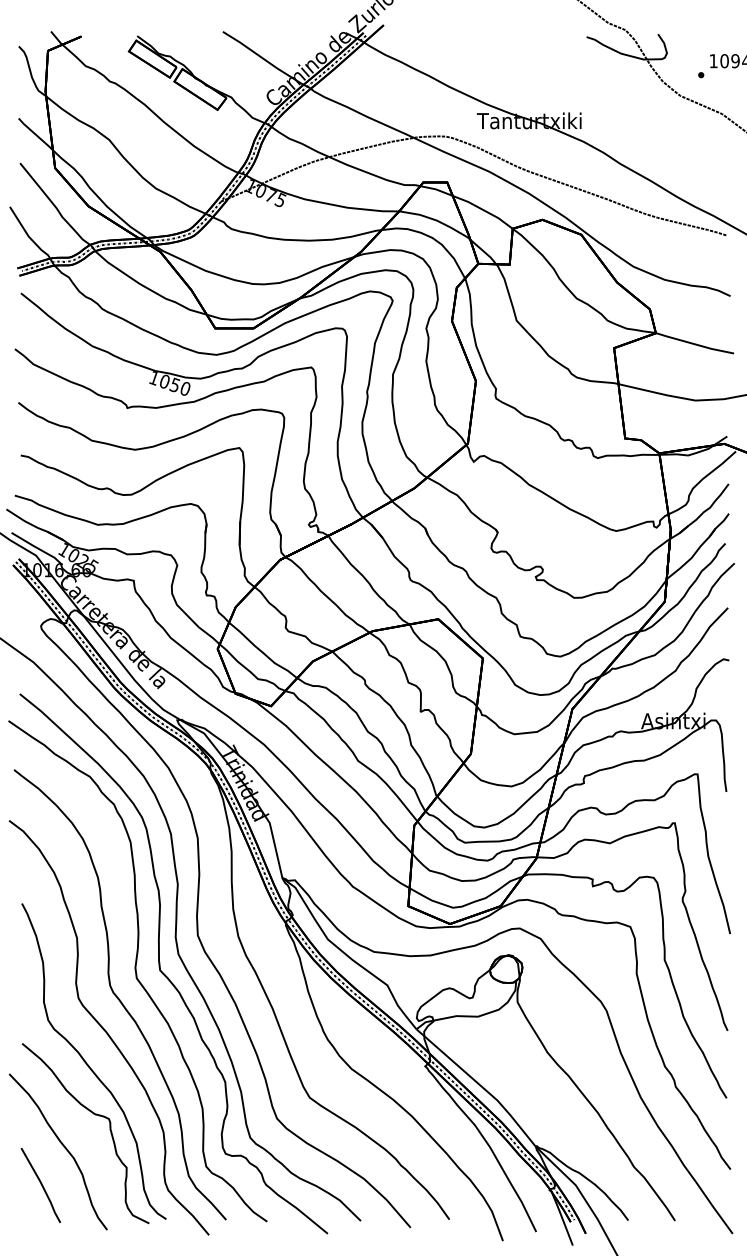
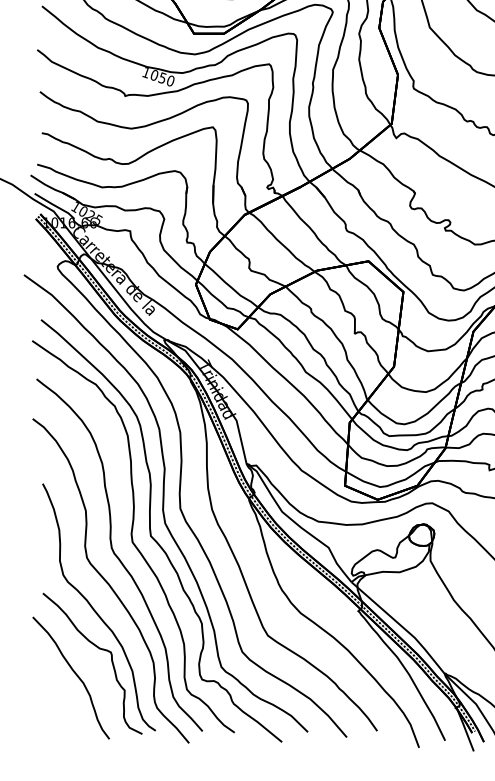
line: (40, 1184) -> (57, 703), removed

